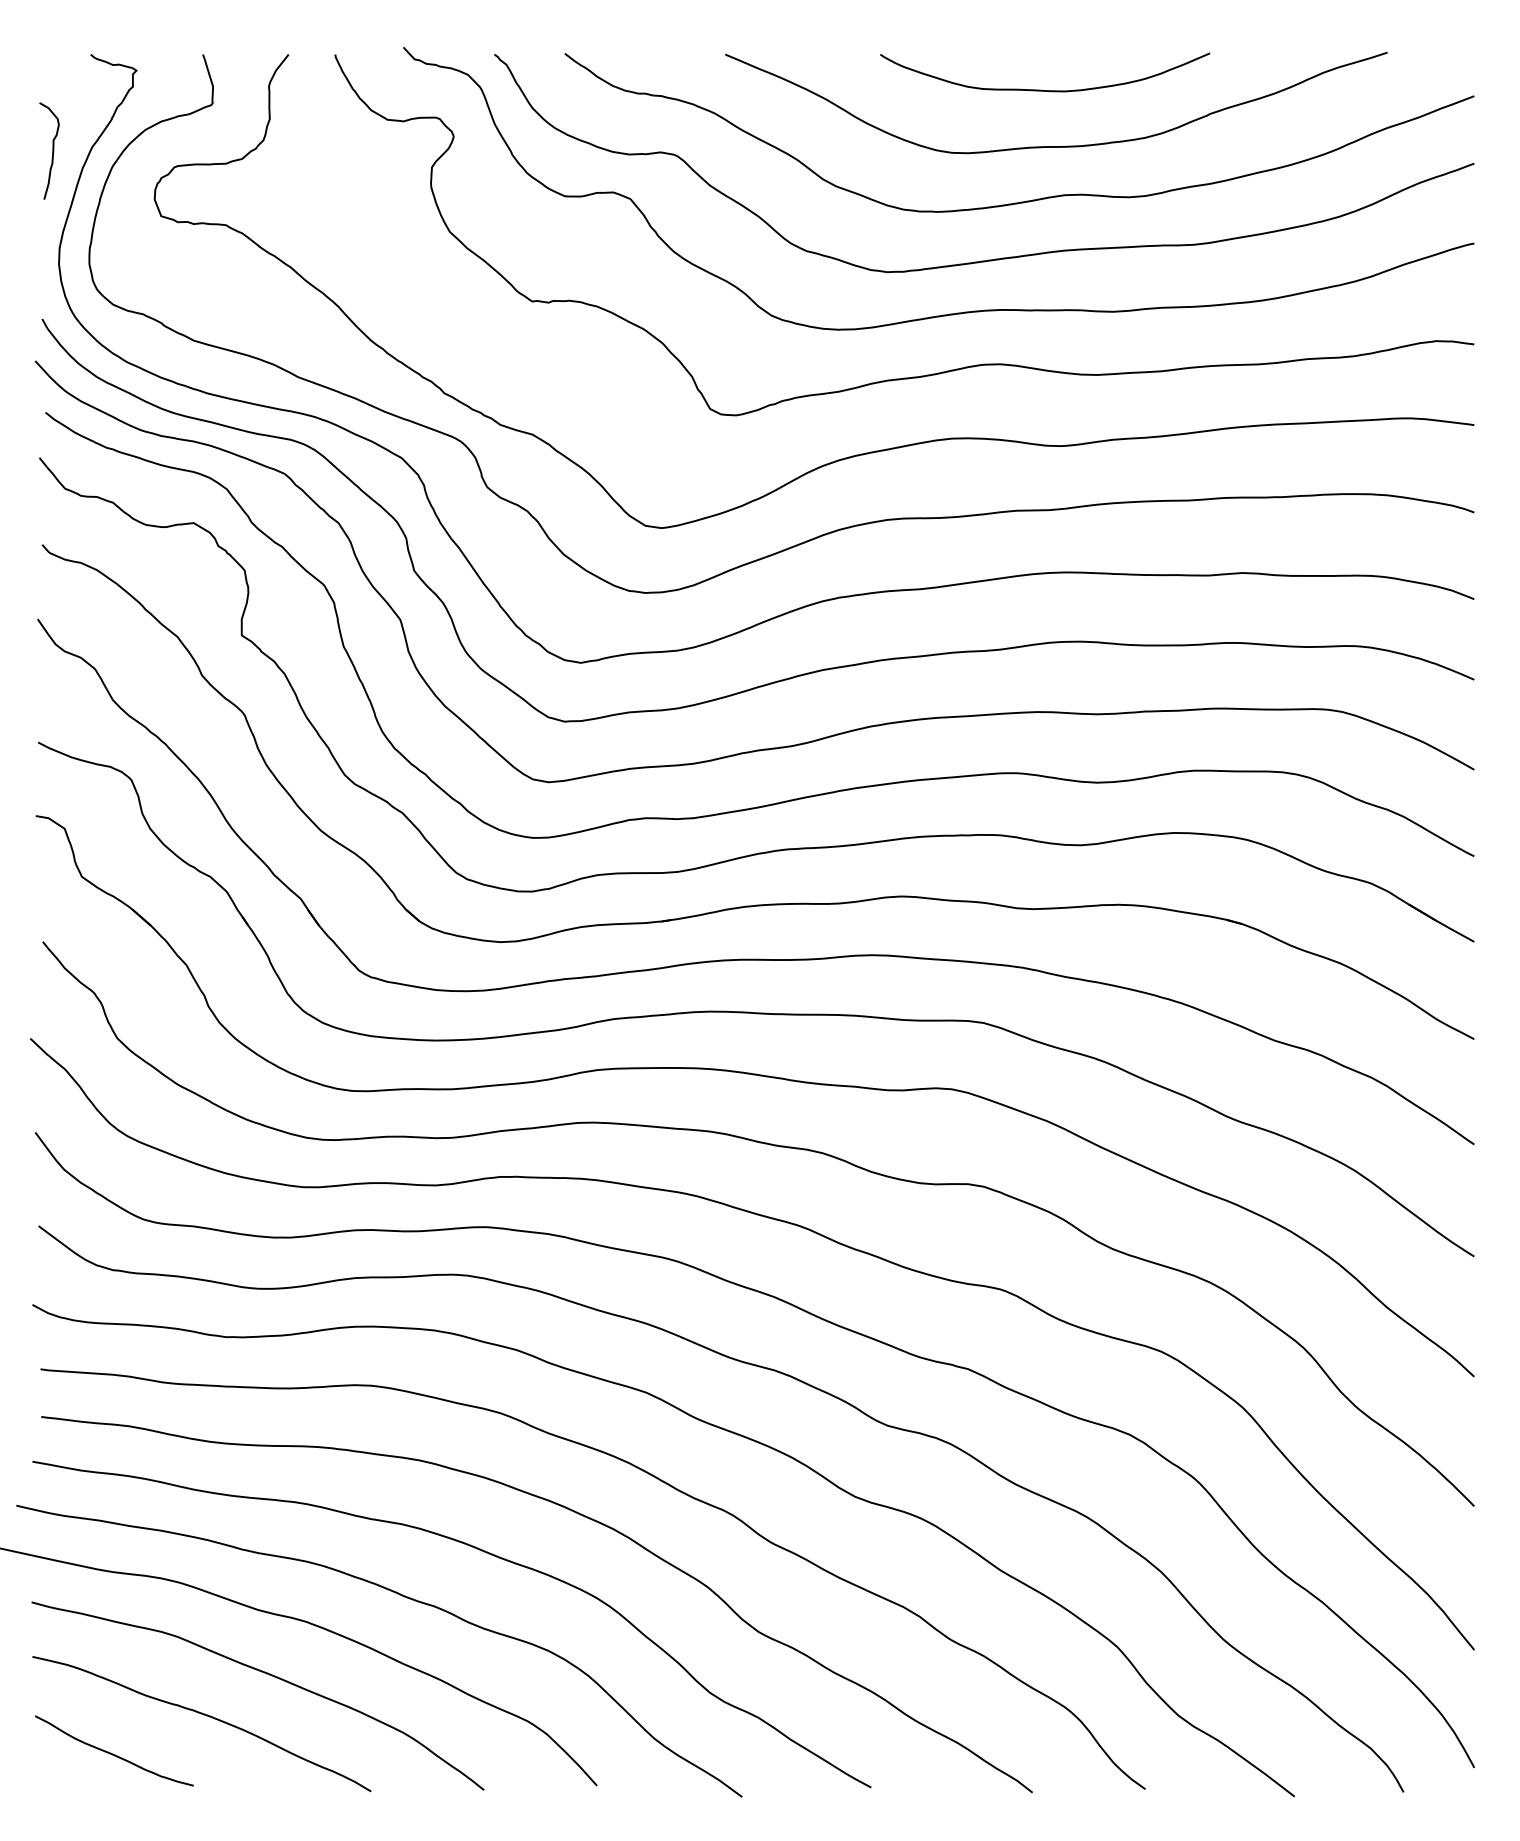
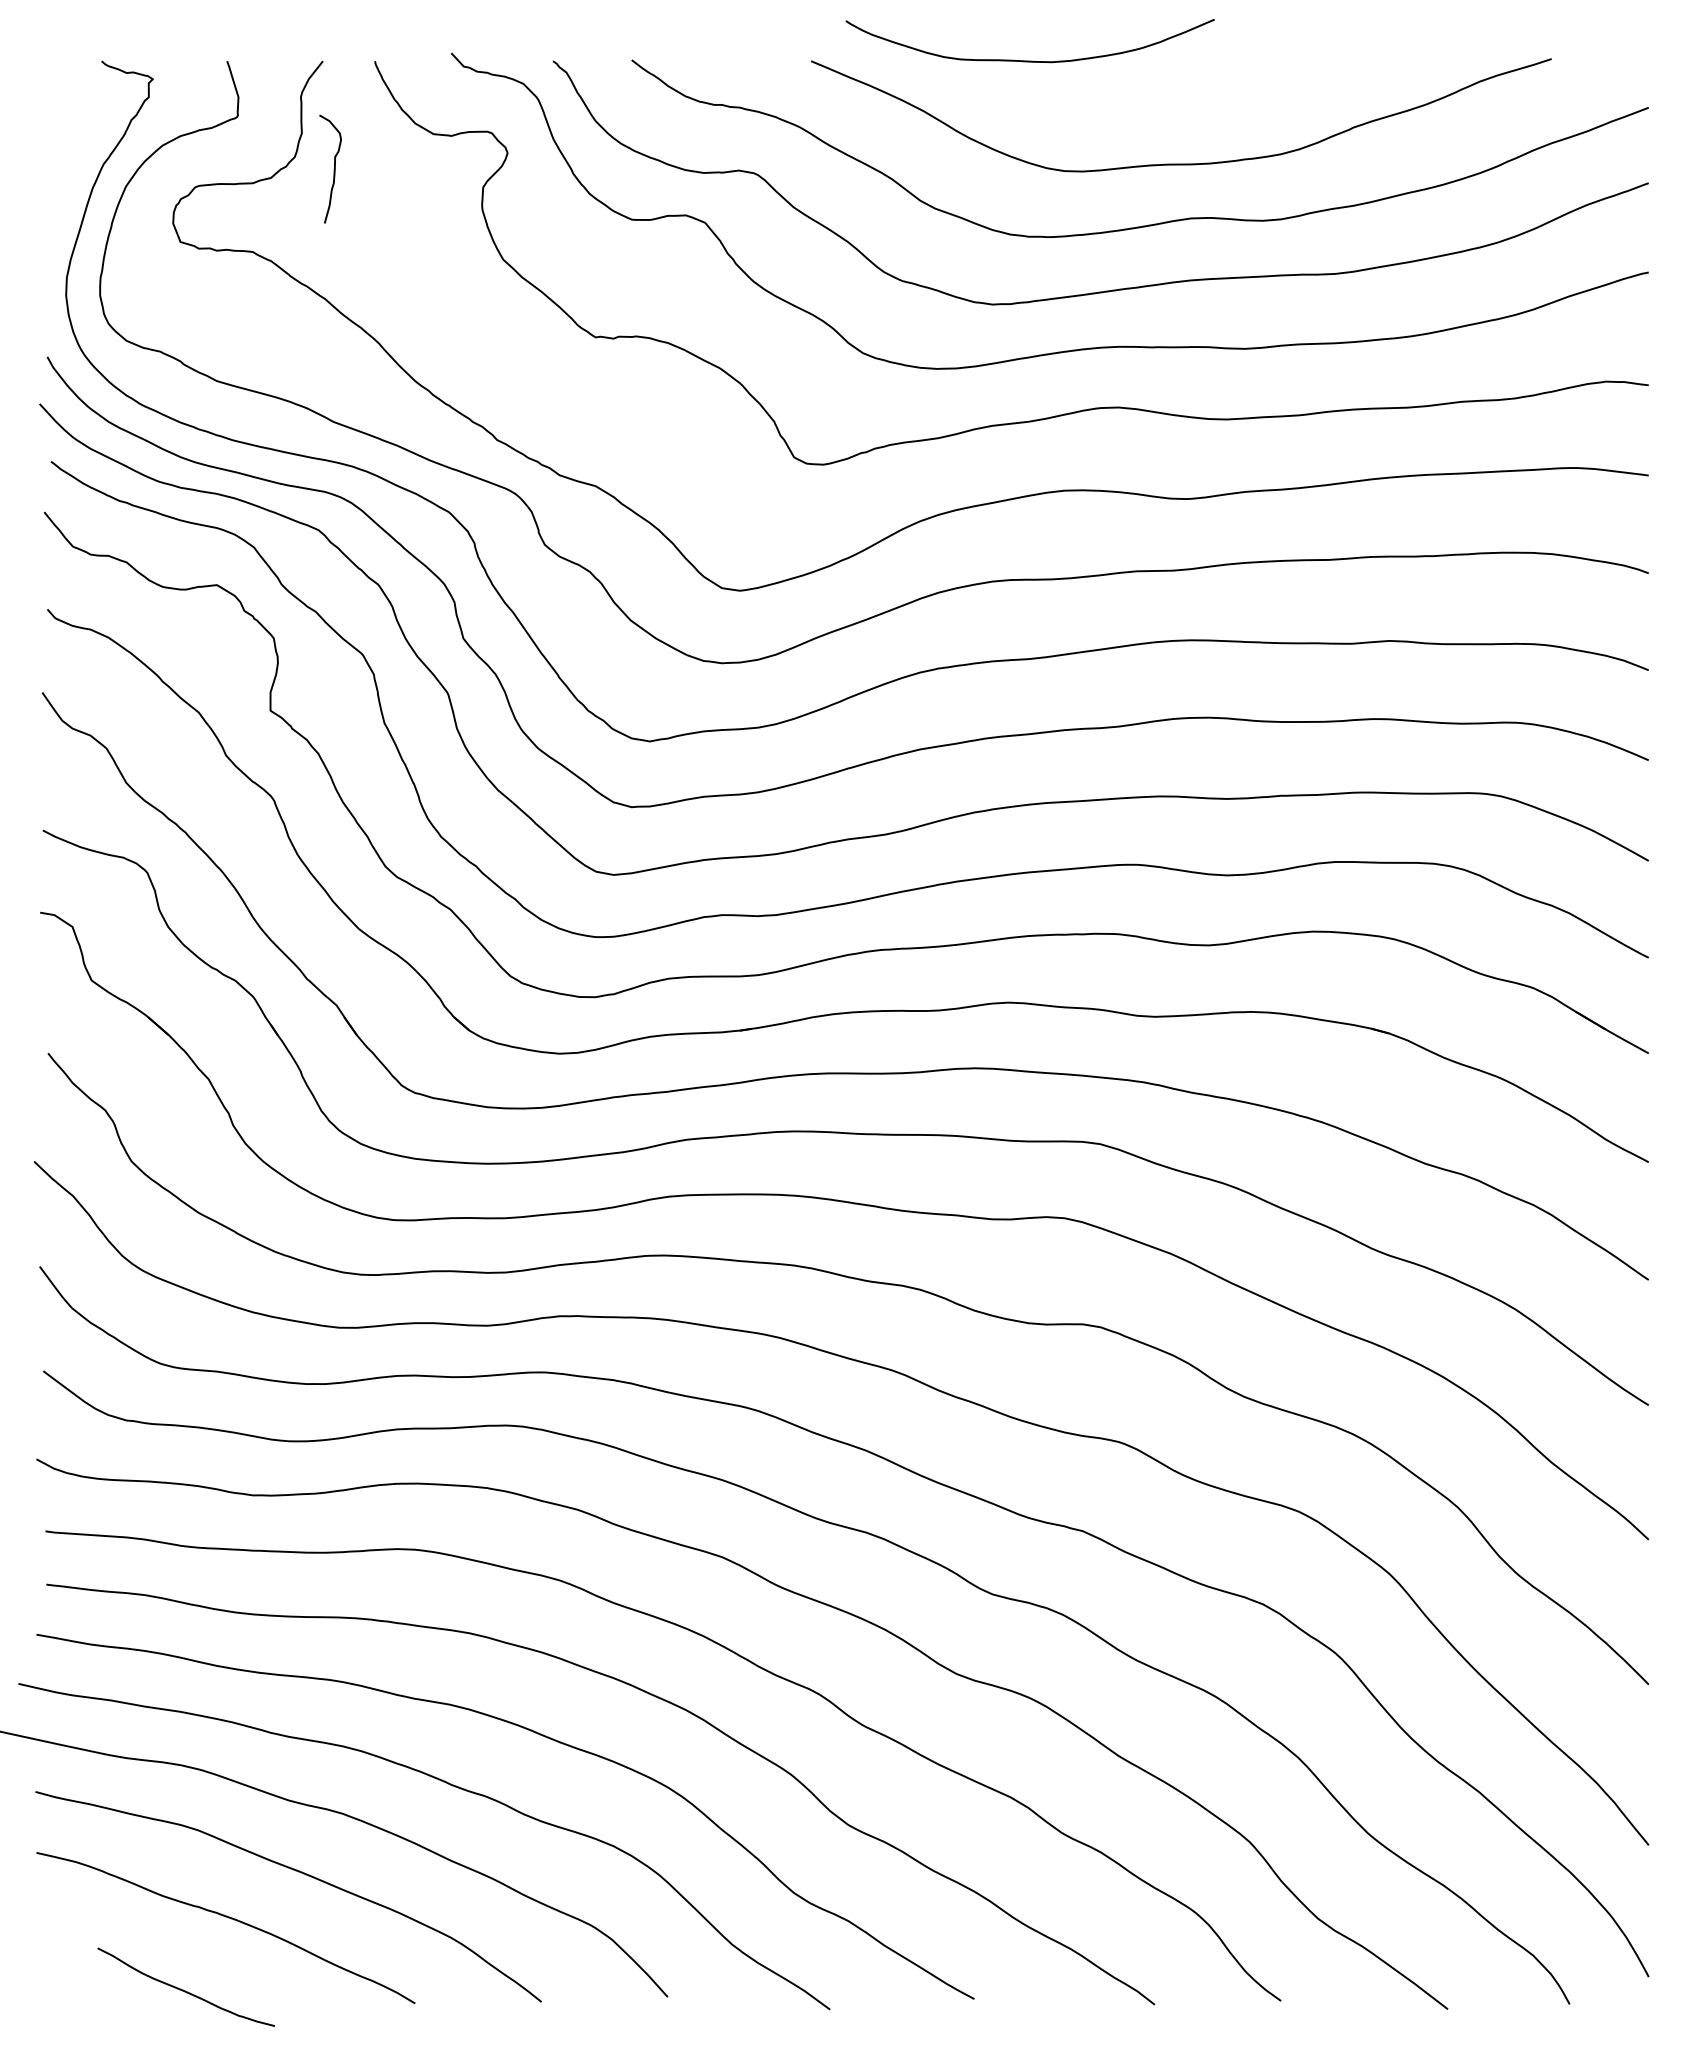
curve: (1042, 89) -> (1027, 60), moved
curve: (52, 150) -> (333, 168), moved
curve: (113, 1753) -> (185, 1990), moved

